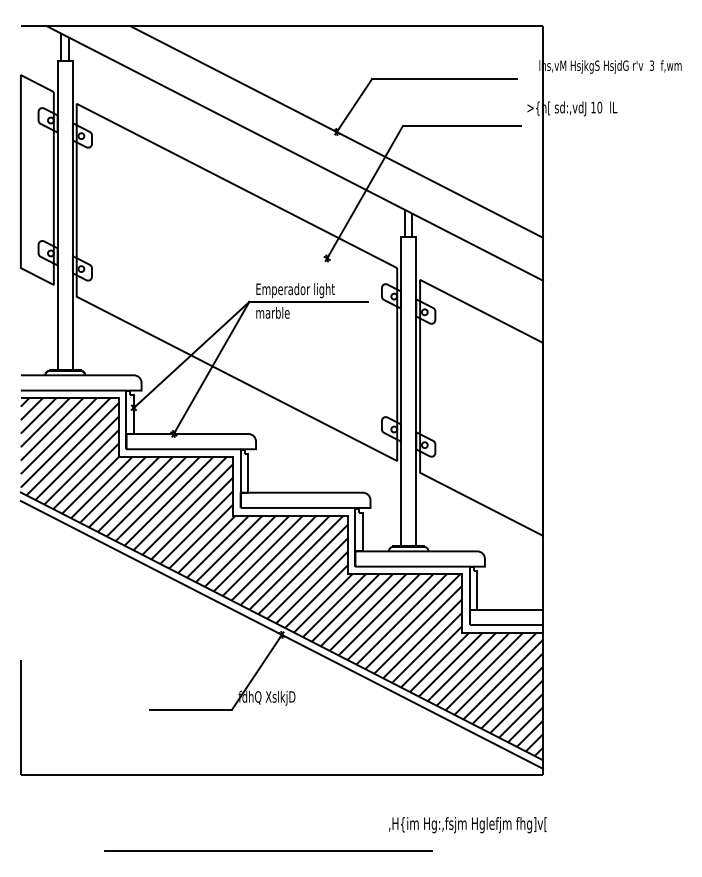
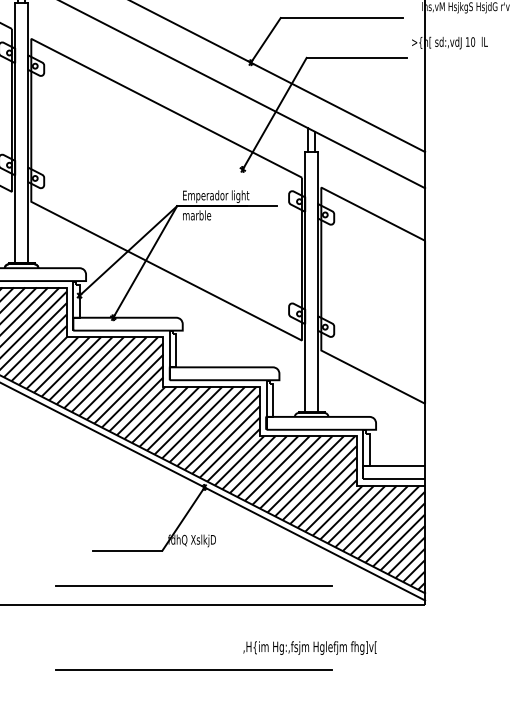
line: (268, 751) -> (193, 585), added
text: (467, 825) -> (309, 648), moved

